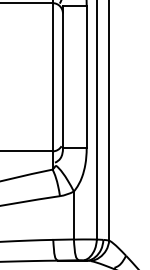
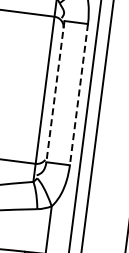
line: (62, 77) -> (54, 91), solid -> dashed
line: (86, 77) -> (78, 94), solid -> dashed

